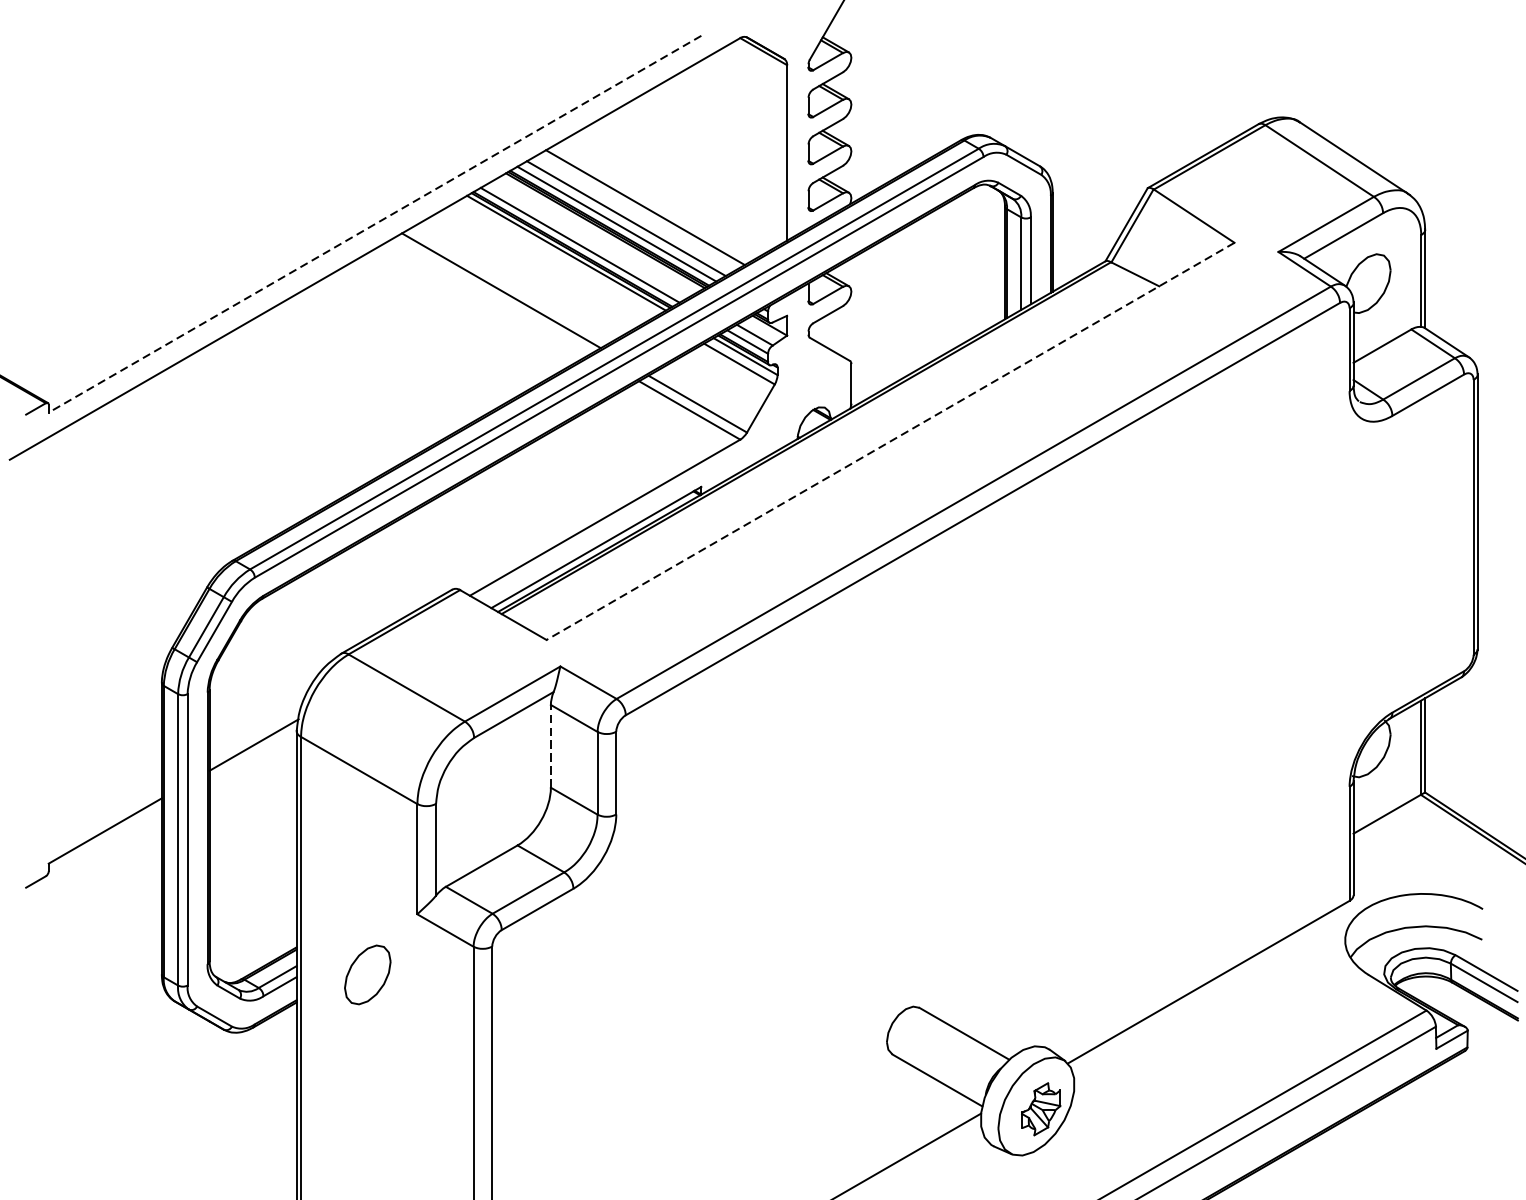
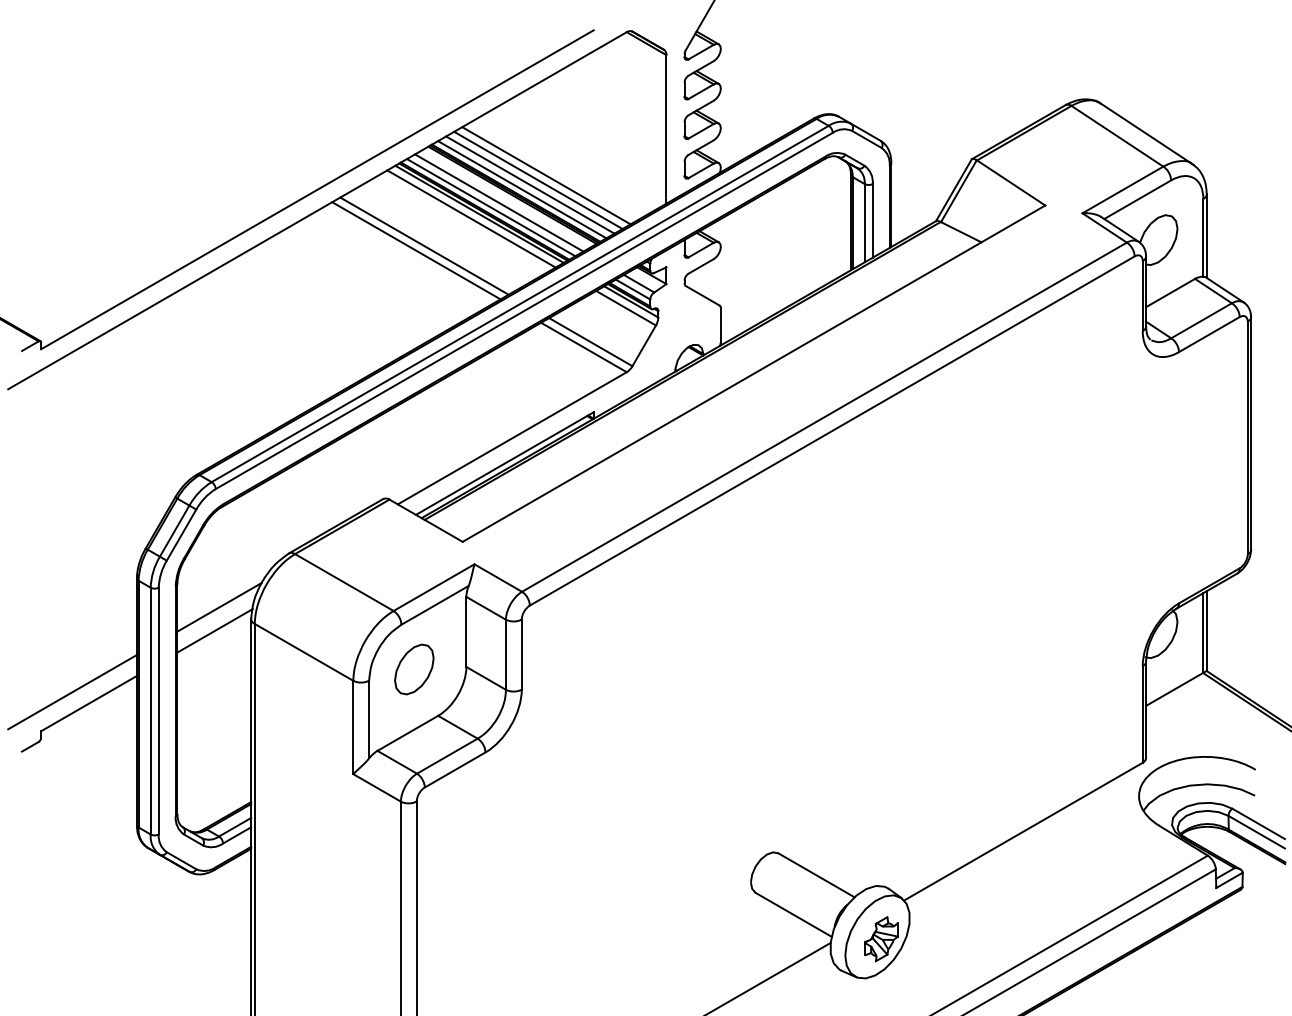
line: (636, 213) -> (538, 180), added
line: (375, 225) -> (317, 190), dashed -> solid
line: (589, 239) -> (499, 202), added
line: (556, 258) -> (471, 218), added
line: (491, 295) -> (416, 250), added
line: (889, 441) -> (753, 373), dashed -> solid
line: (259, 716) -> (219, 606), added
line: (551, 745) -> (466, 631), dashed -> solid
line: (85, 817) -> (72, 692), added
part: (367, 974) -> (414, 669), moved

